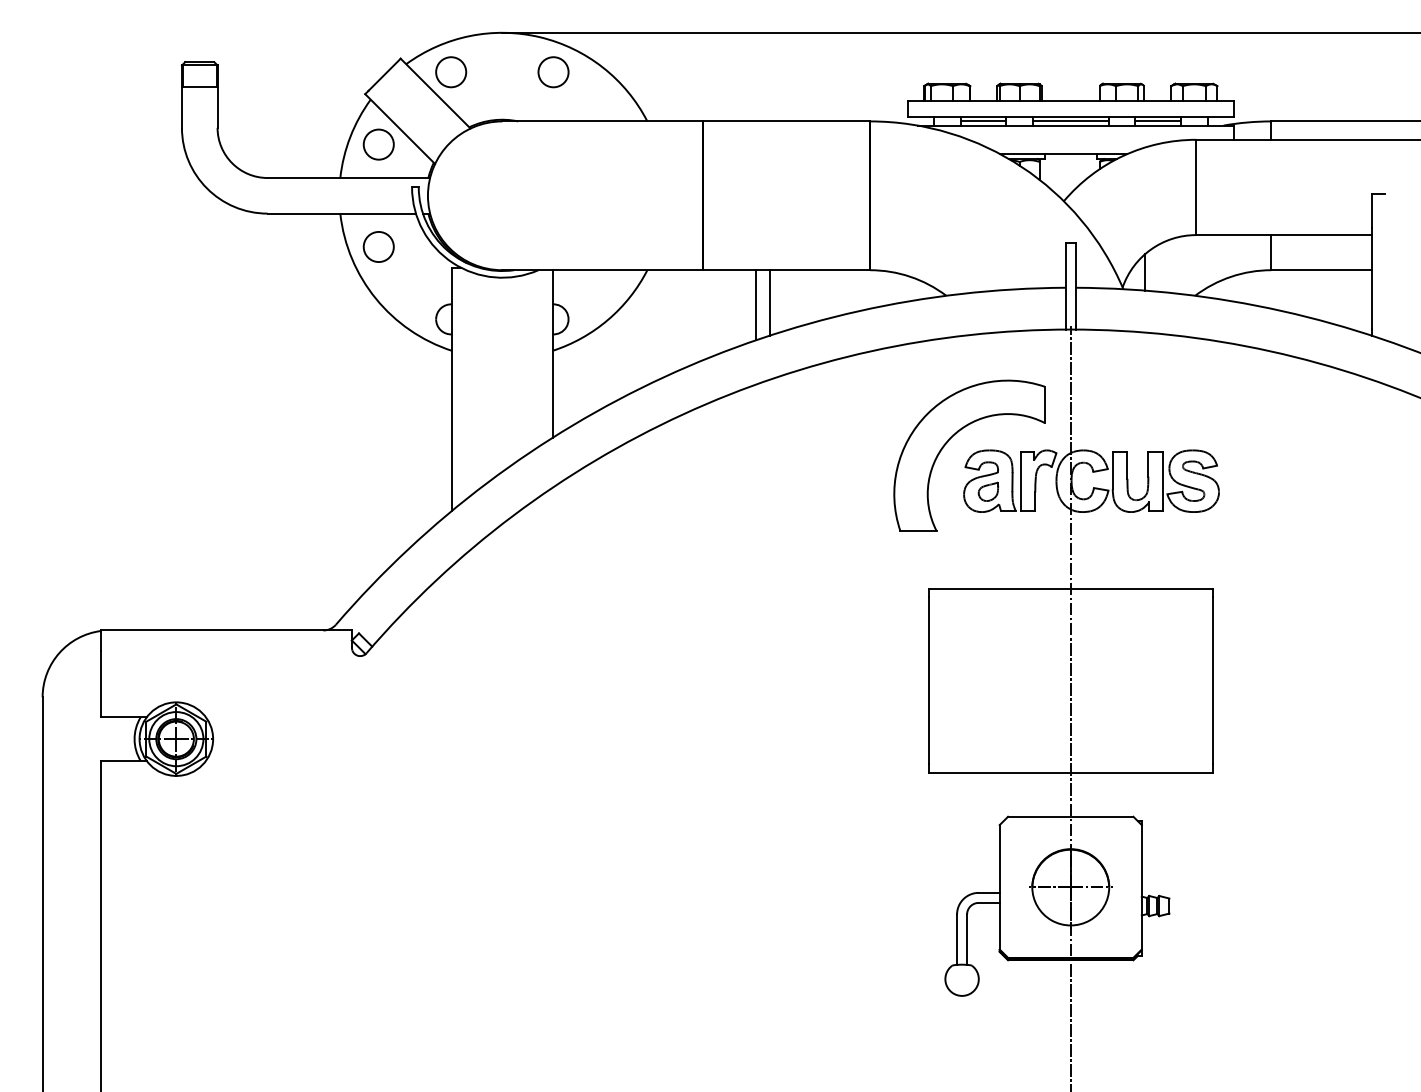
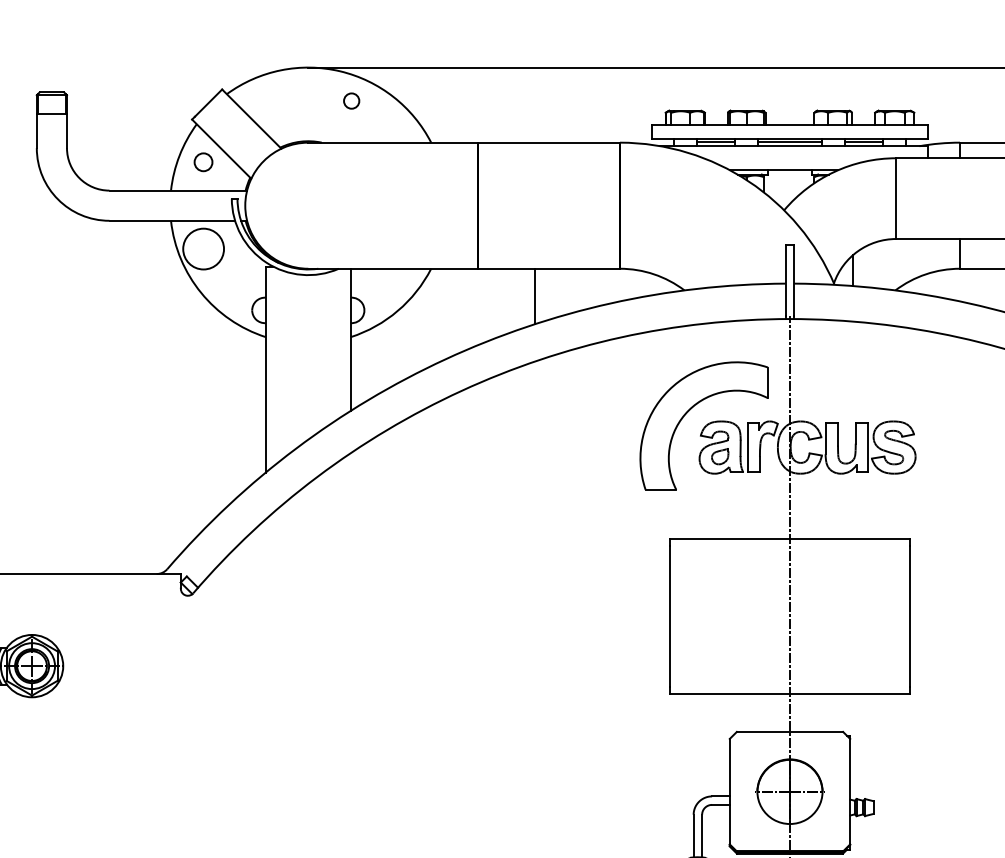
circle: (451, 72) -> (265, 101), removed
circle: (553, 72) -> (351, 101), size x0.6
circle: (378, 144) -> (203, 162), size x0.7
circle: (378, 246) -> (203, 248), size x1.6
line: (756, 305) -> (523, 298), removed

